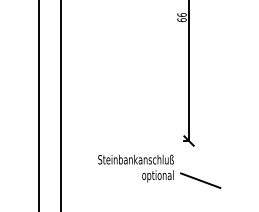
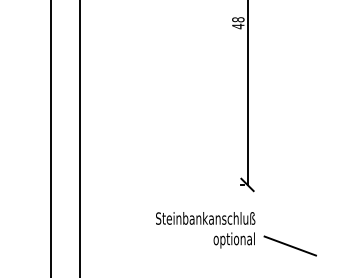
text: (181, 17) -> (237, 23), 66 -> 48
part: (159, 171) -> (236, 233), moved

